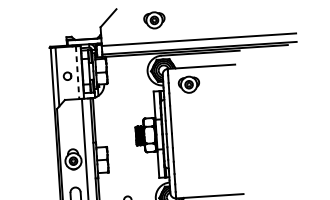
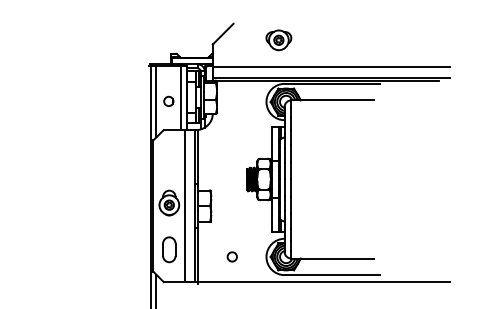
line: (77, 73) -> (181, 98), dashed -> solid
part: (188, 84) -> (315, 121), removed

